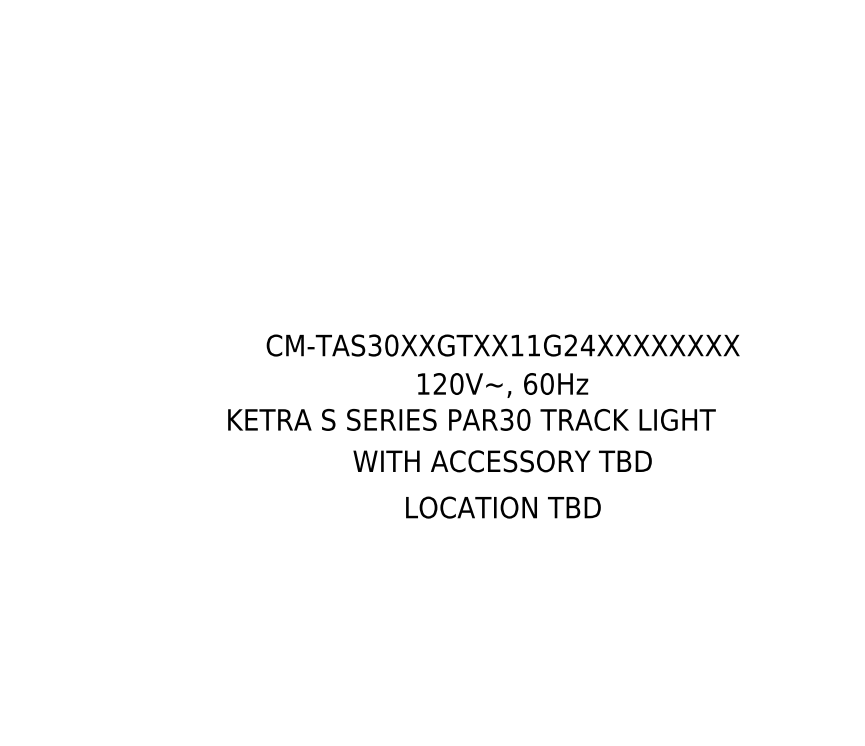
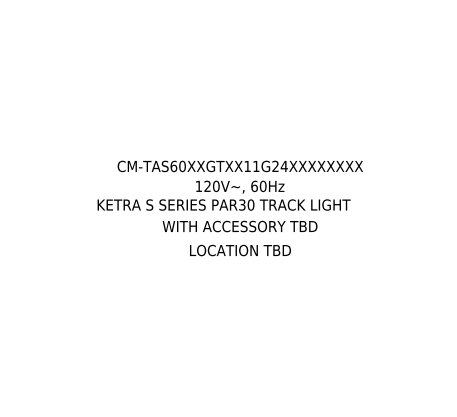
text: (374, 345) -> (173, 166), CM-TAS30XXGTXX11G24XXXXXXXX -> CM-TAS60XXGTXX11G24XXXXXXXX

